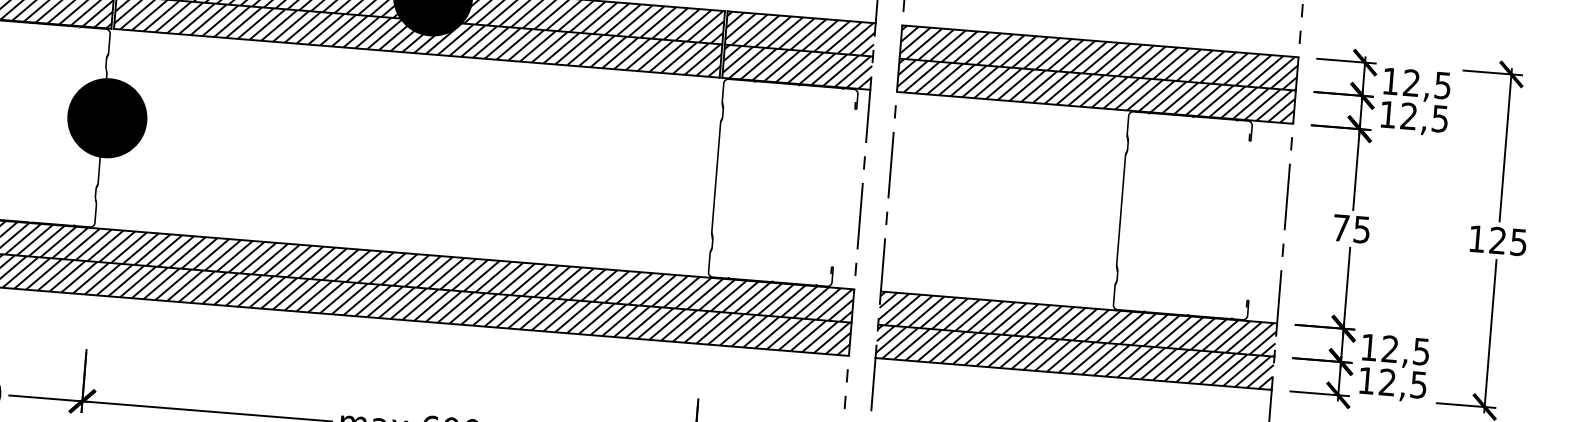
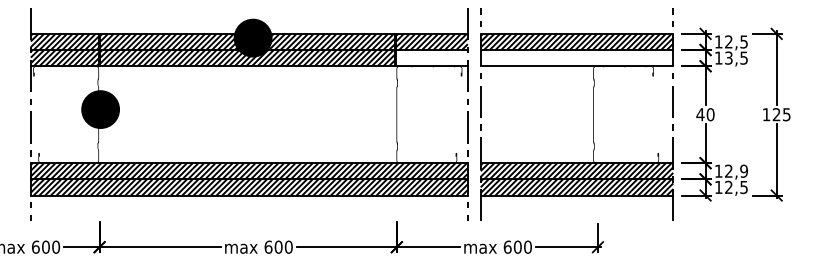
hatch: (796, 67) -> (431, 58), removed
hatch: (1095, 91) -> (576, 58), removed
text: (1408, 117) -> (728, 58), 12,5 -> 13,5
text: (1351, 228) -> (705, 114), 75 -> 40
text: (1420, 350) -> (743, 170), 12,5 -> 12,9

